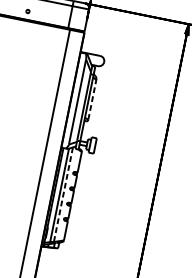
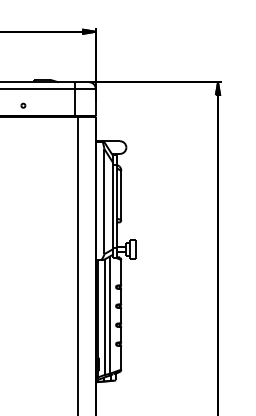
line: (92, 99) -> (121, 195), dashed -> solid
line: (63, 194) -> (109, 315), dashed -> solid

